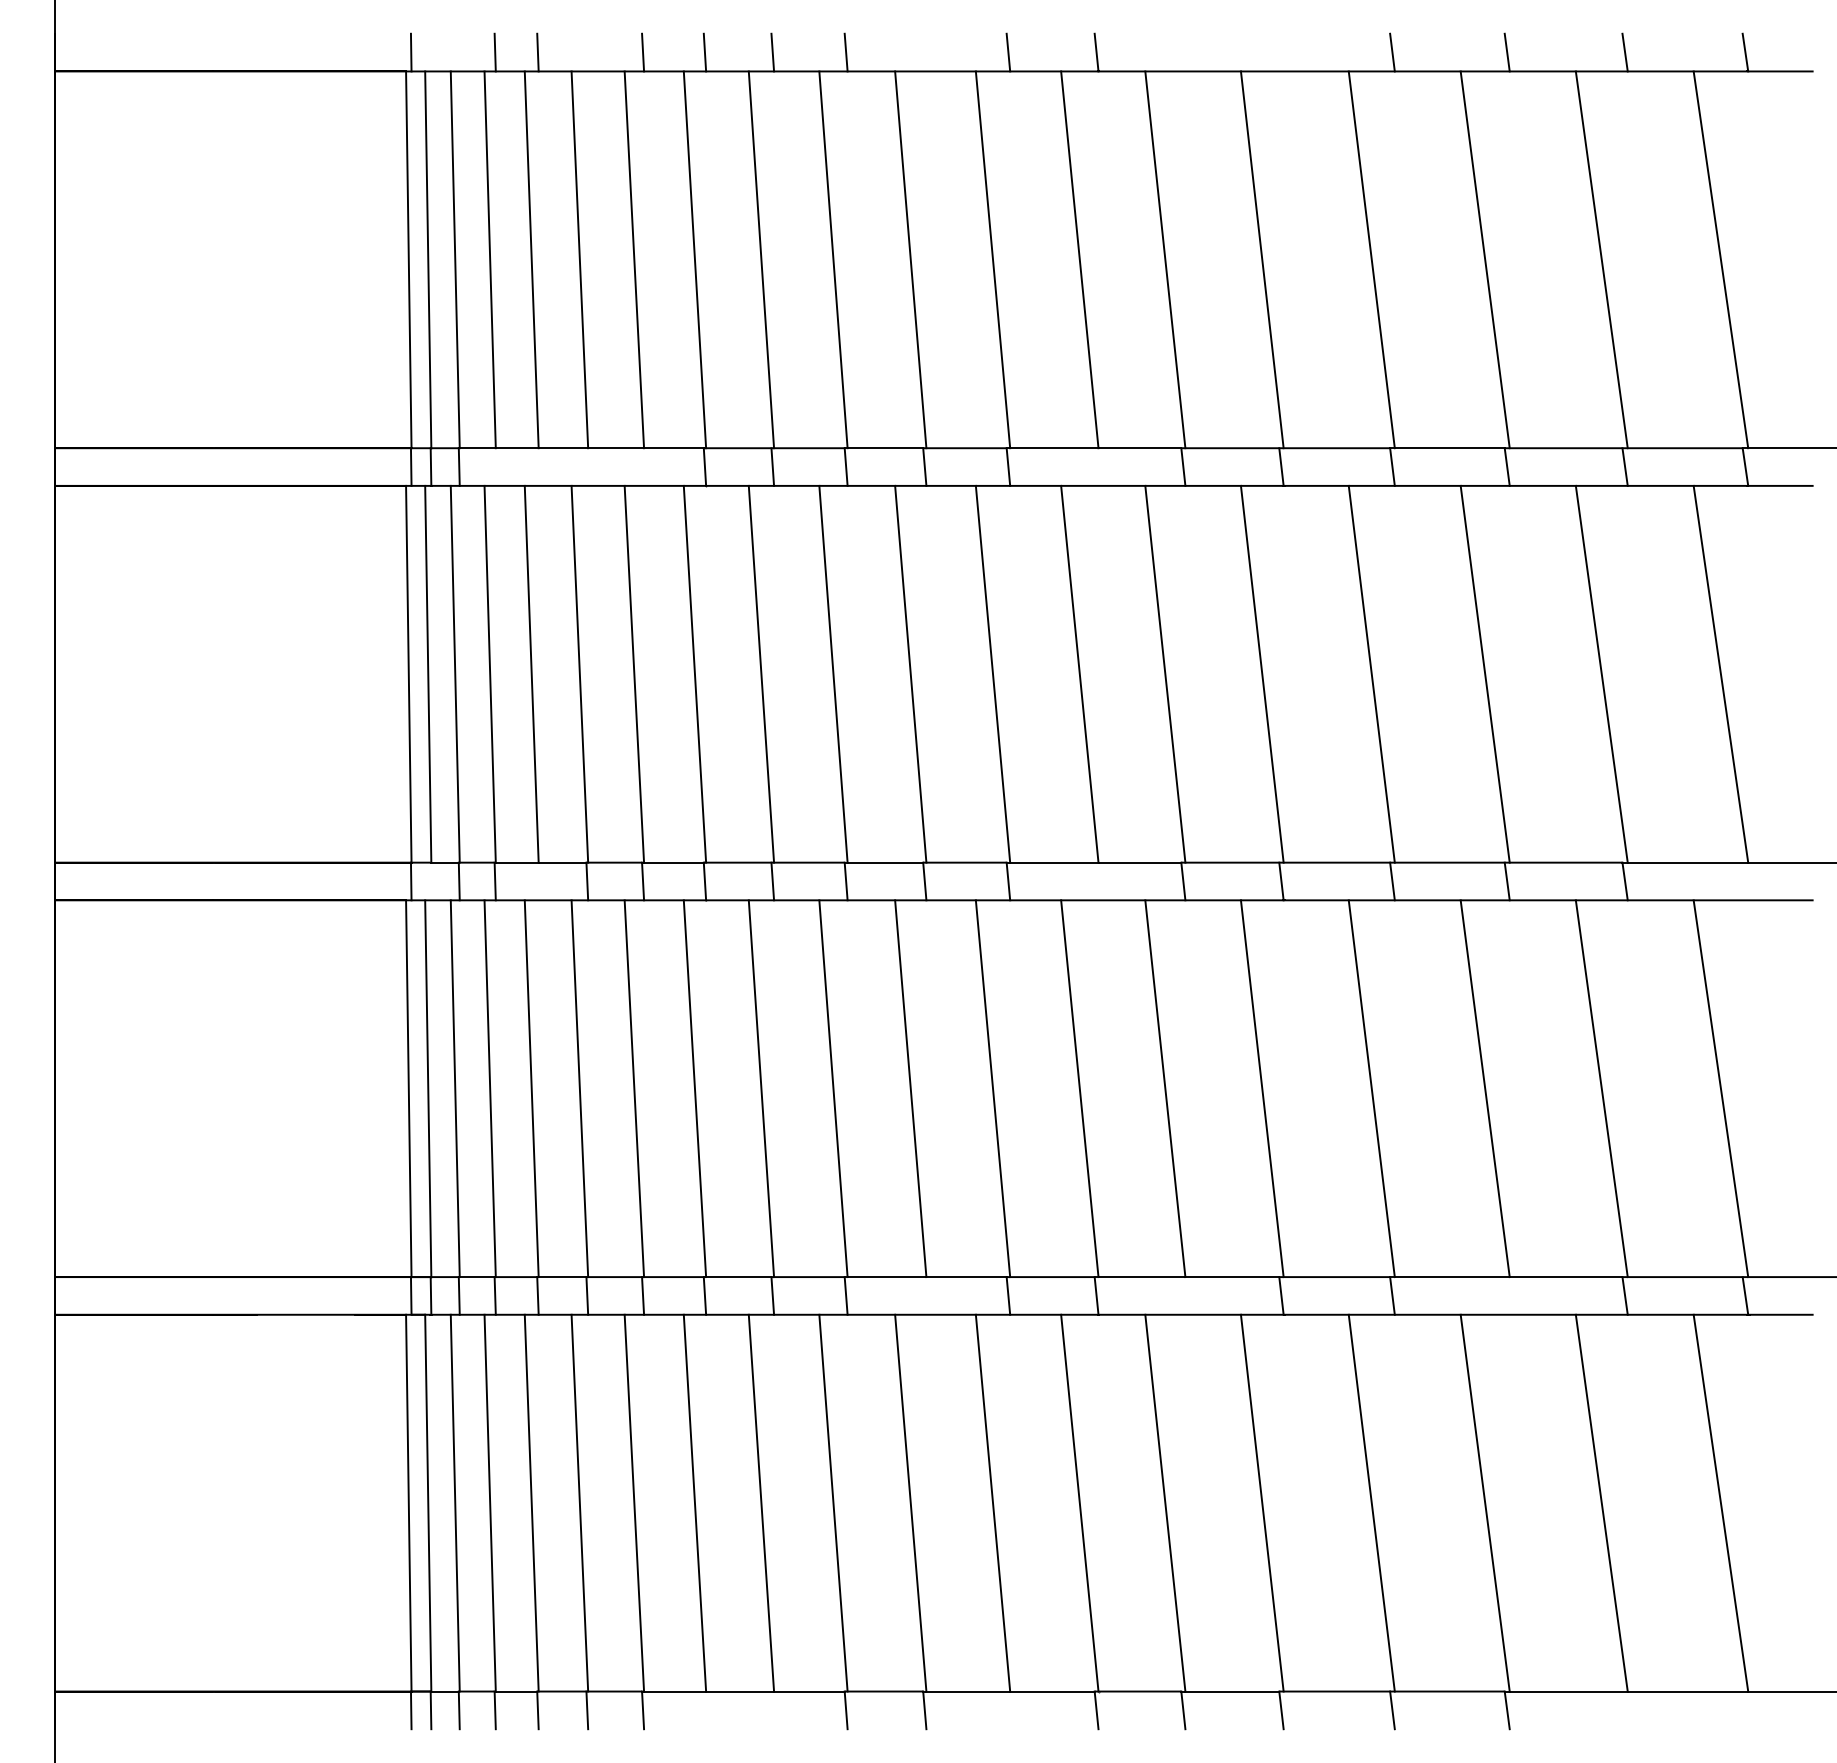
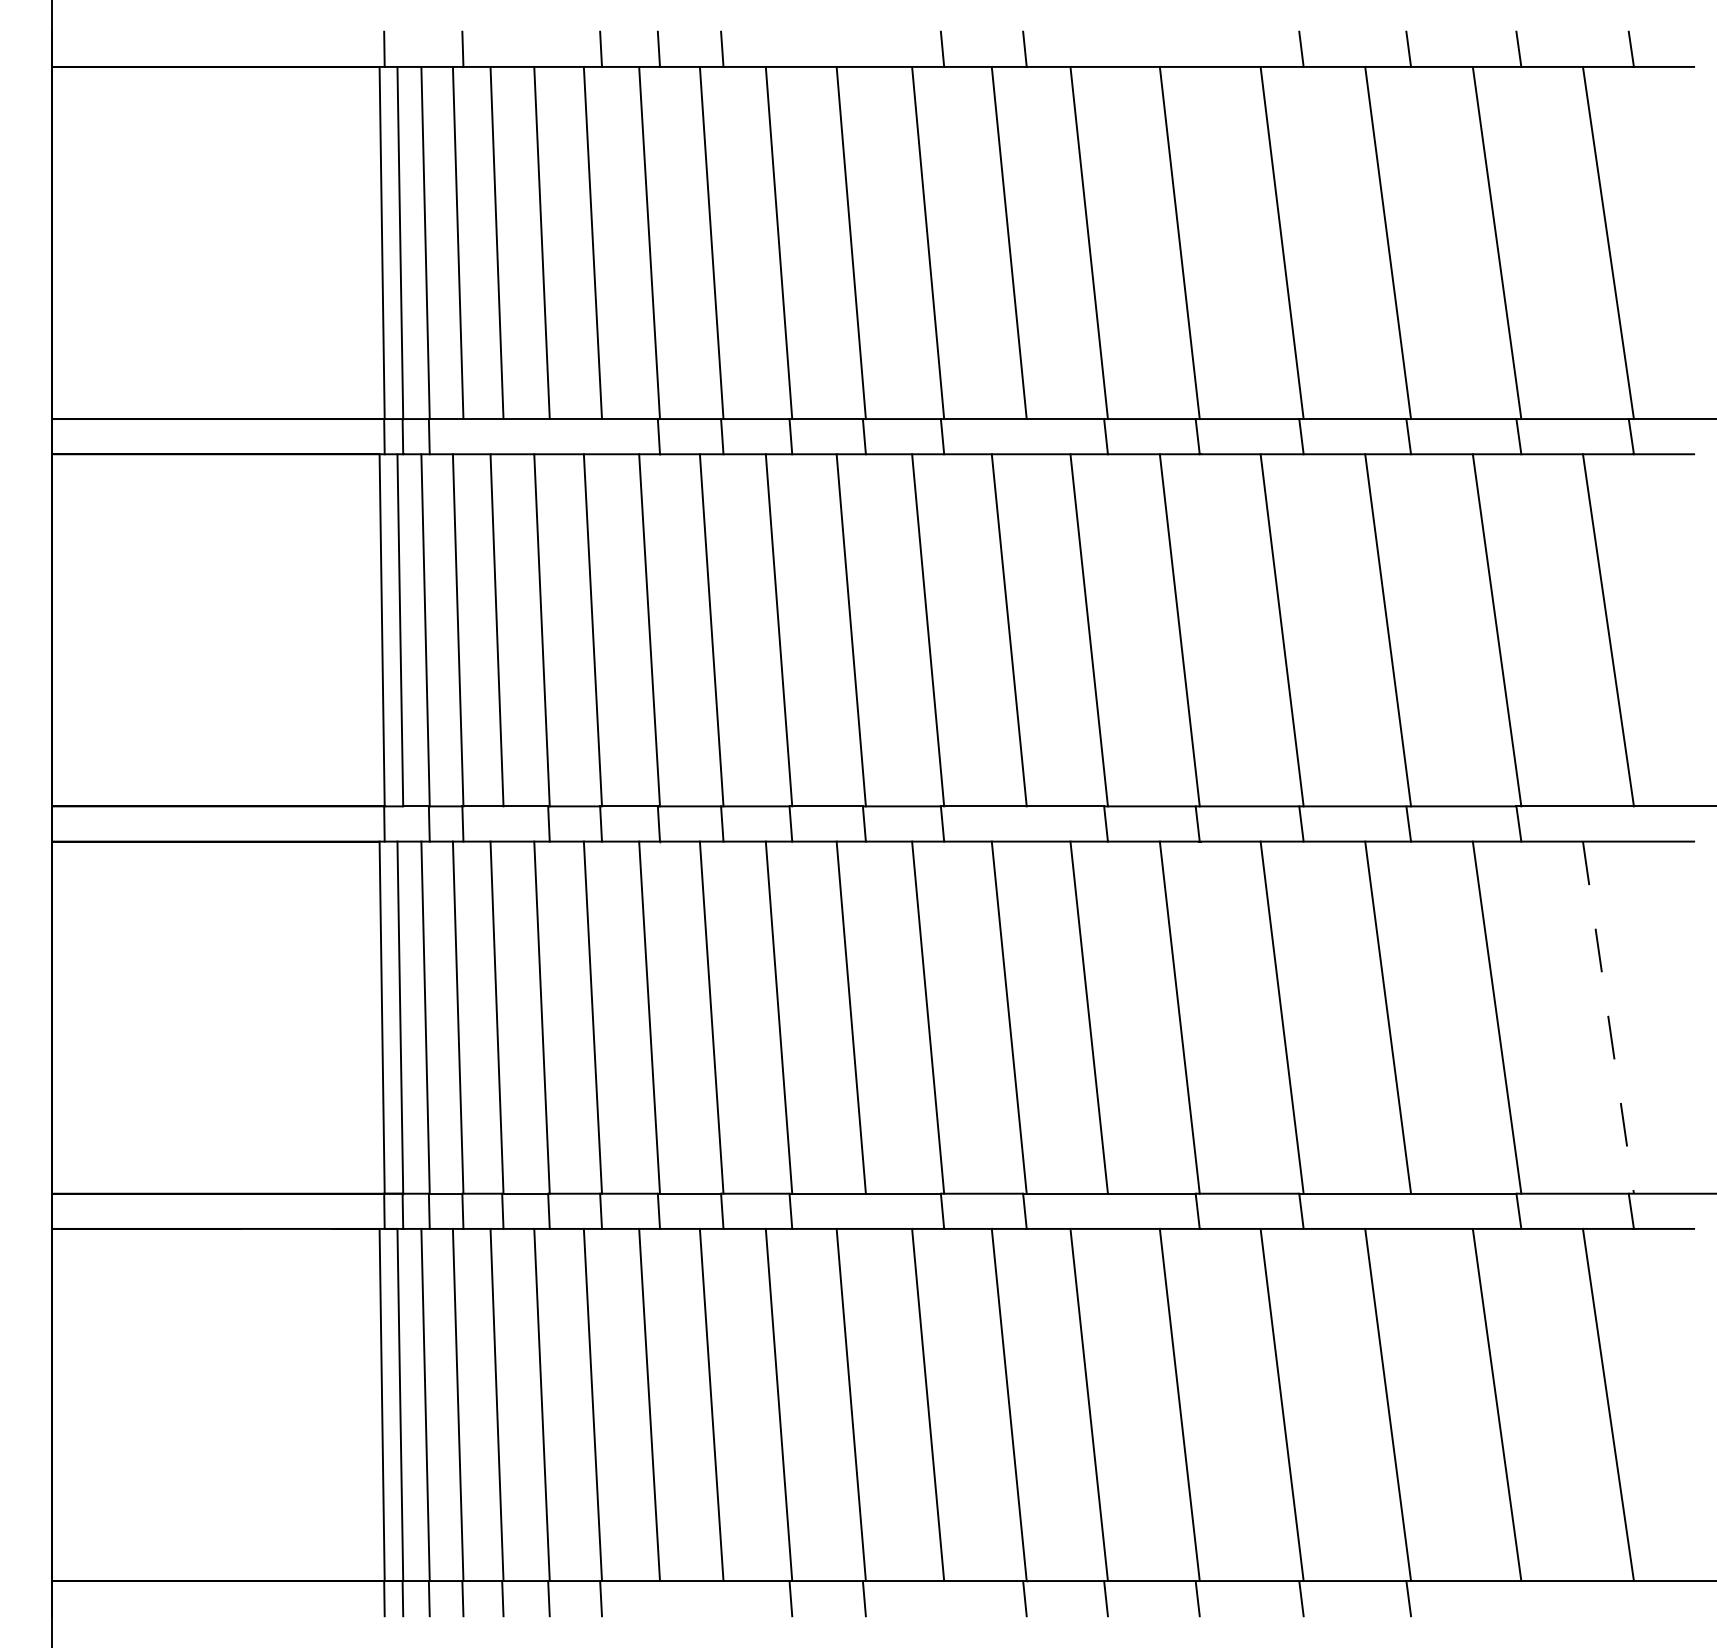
line: (537, 51) -> (502, 48), removed
line: (845, 51) -> (790, 48), removed
line: (1721, 1088) -> (1608, 1017), solid -> dashed

